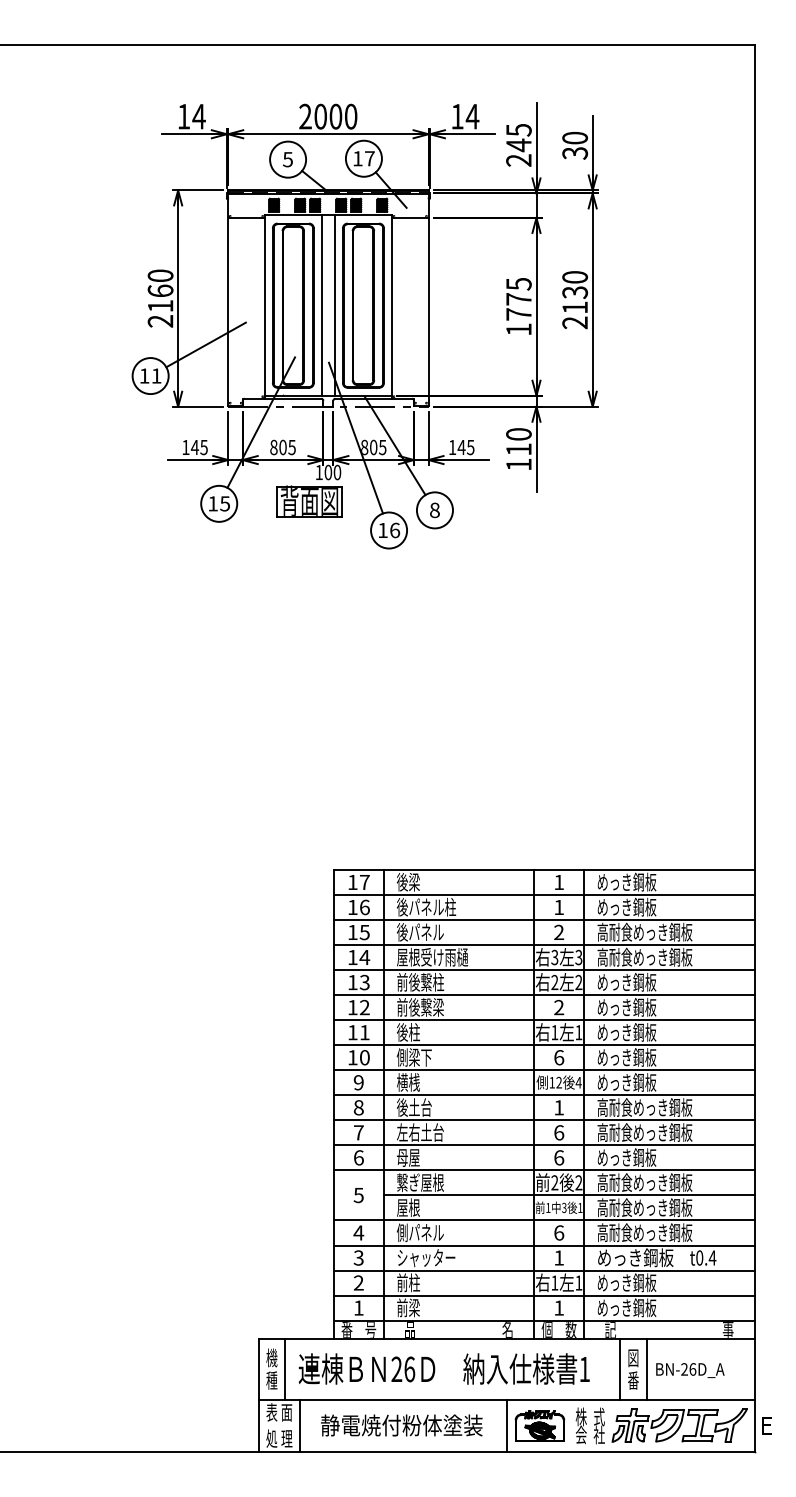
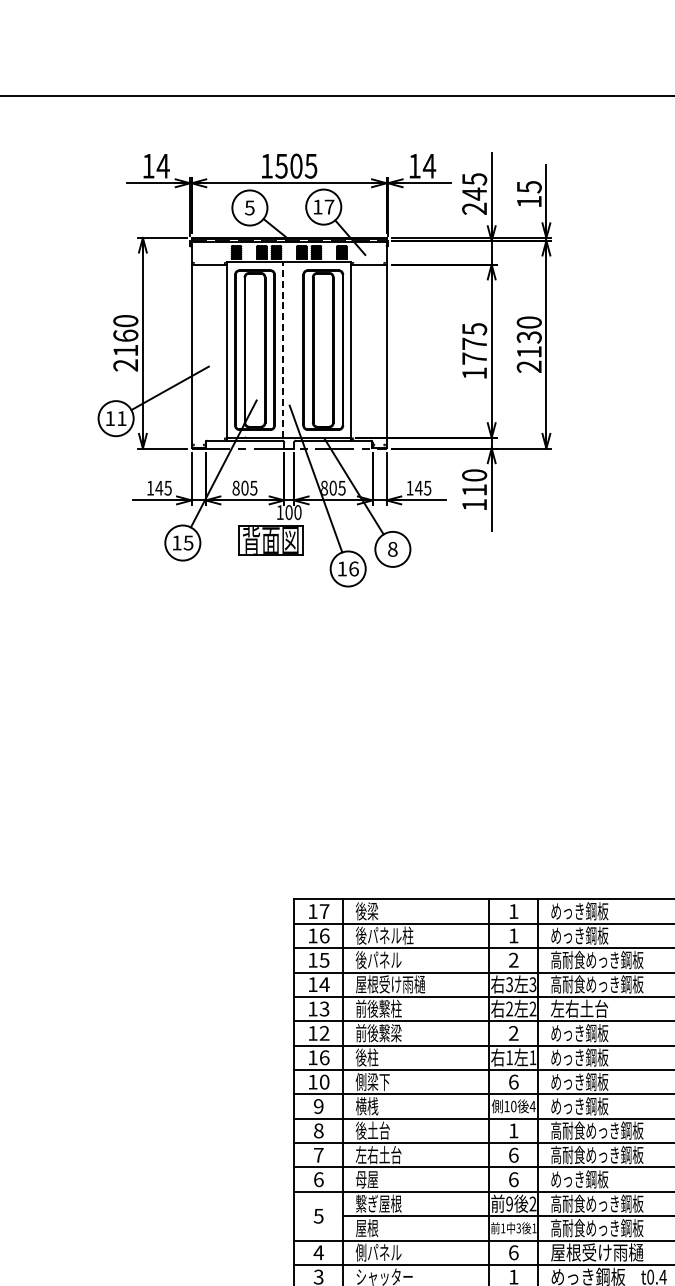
text: (328, 116) -> (289, 165), 2000 -> 1505
text: (575, 145) -> (529, 194), 30 -> 15
line: (321, 305) -> (282, 349), solid -> dashed
line: (334, 305) -> (295, 349), removed
text: (626, 982) -> (579, 1008), めっき鋼板 -> 左右土台
text: (364, 1032) -> (324, 1057), 11 -> 16
text: (558, 1082) -> (513, 1106), 12 -> 10
text: (554, 1183) -> (509, 1204), 2 -> 9
text: (644, 1232) -> (596, 1252), 高耐食めっき鋼板 -> 屋根受け雨樋

